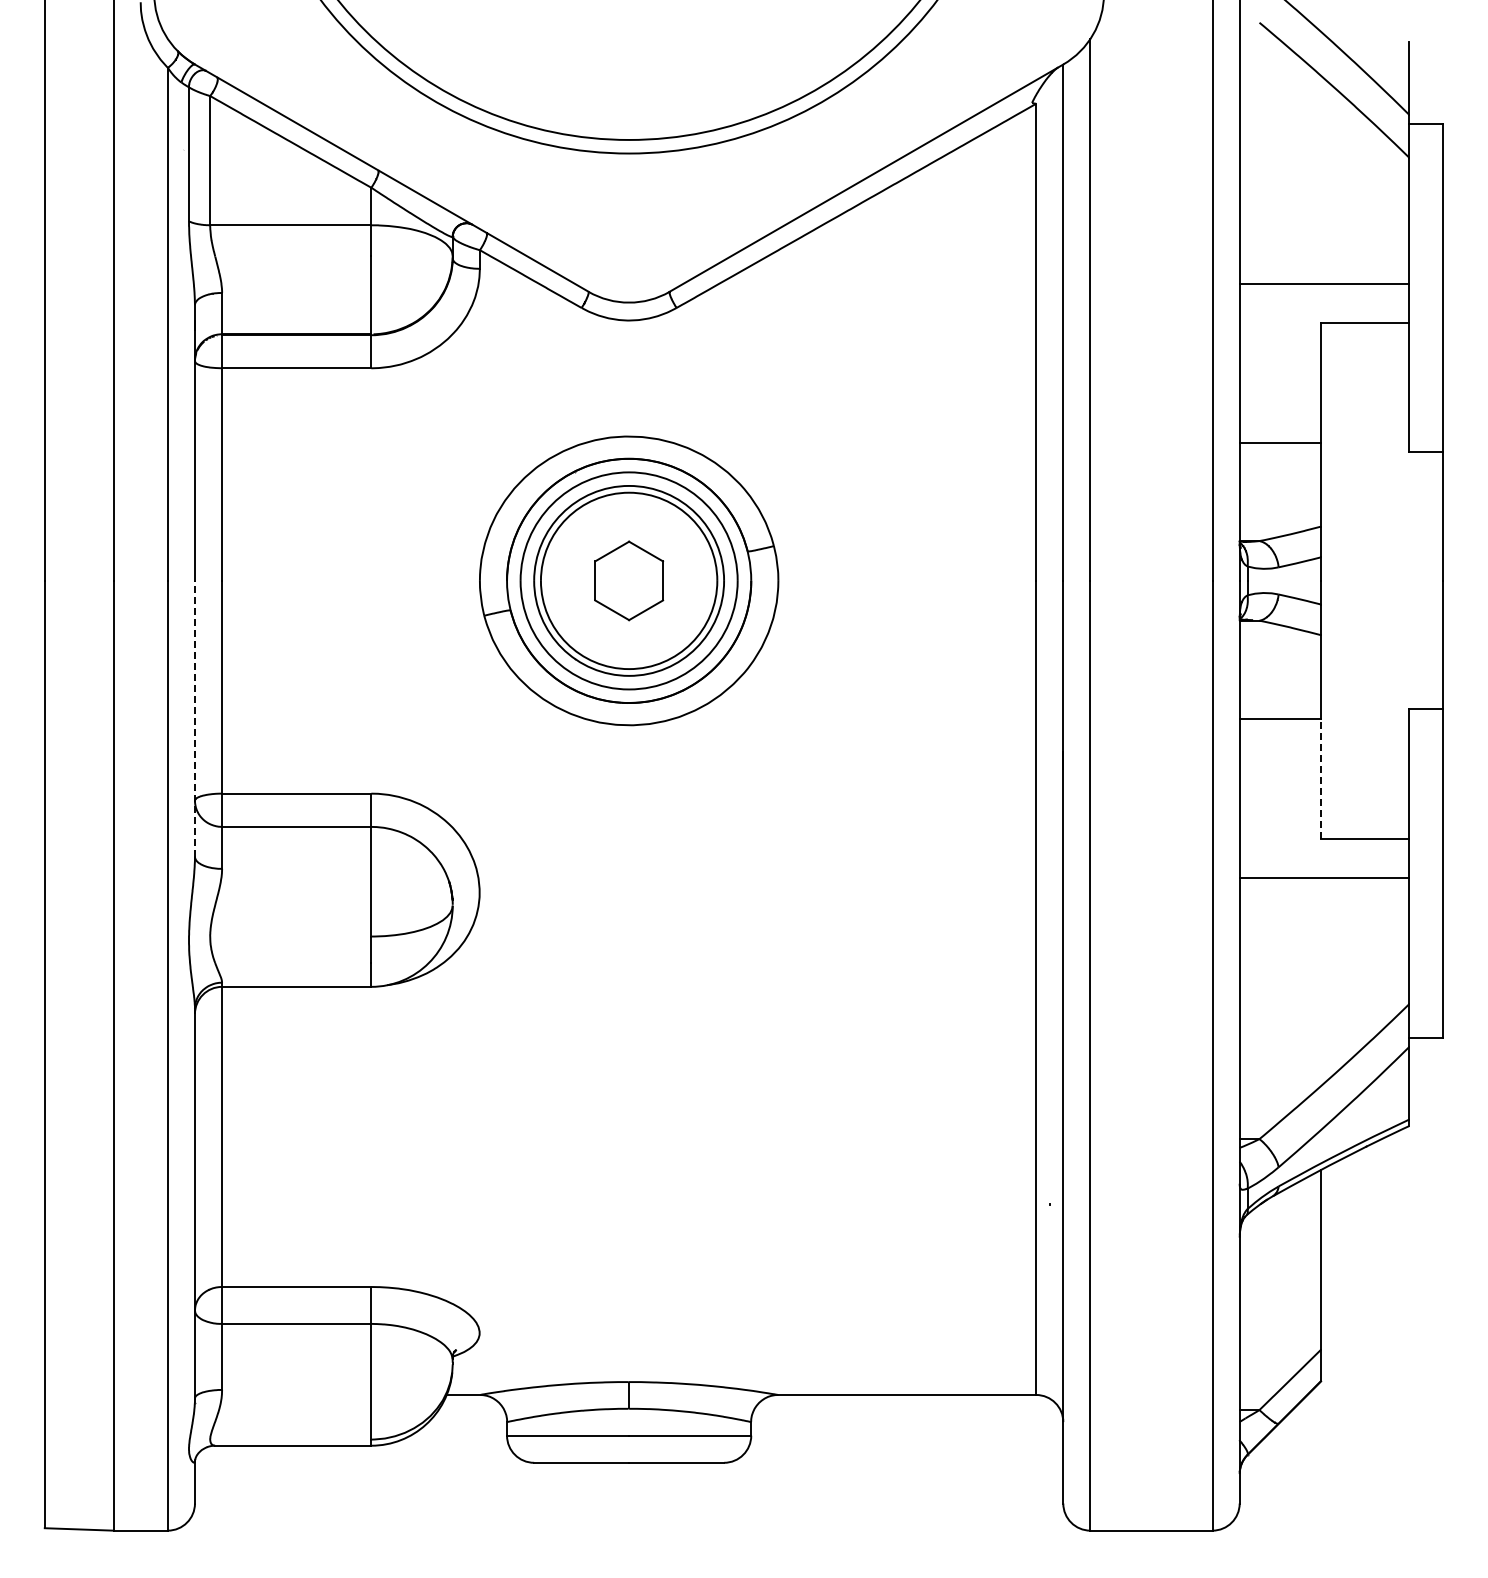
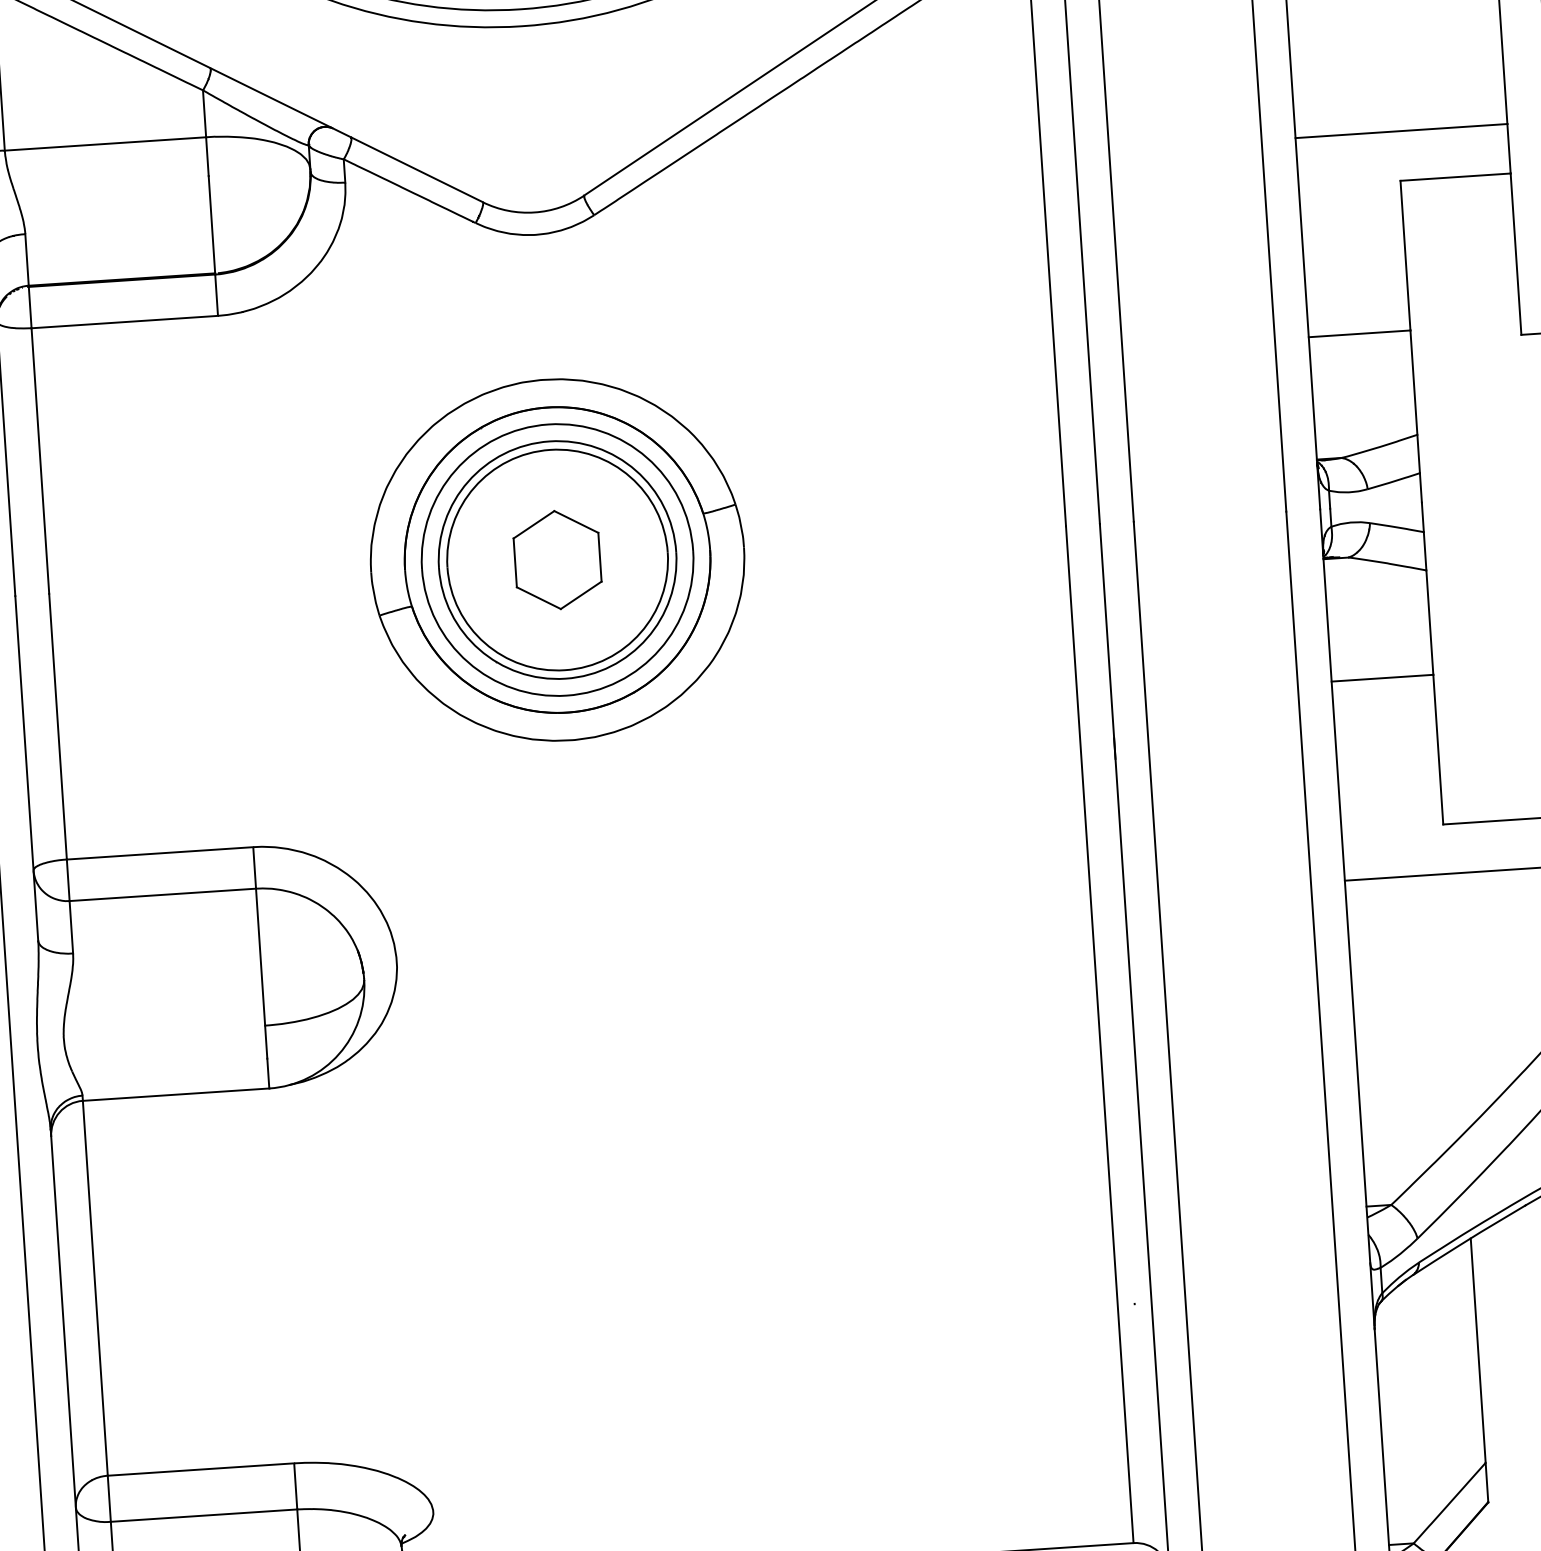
line: (194, 718) -> (26, 767), dashed -> solid
line: (1321, 778) -> (1438, 749), dashed -> solid

